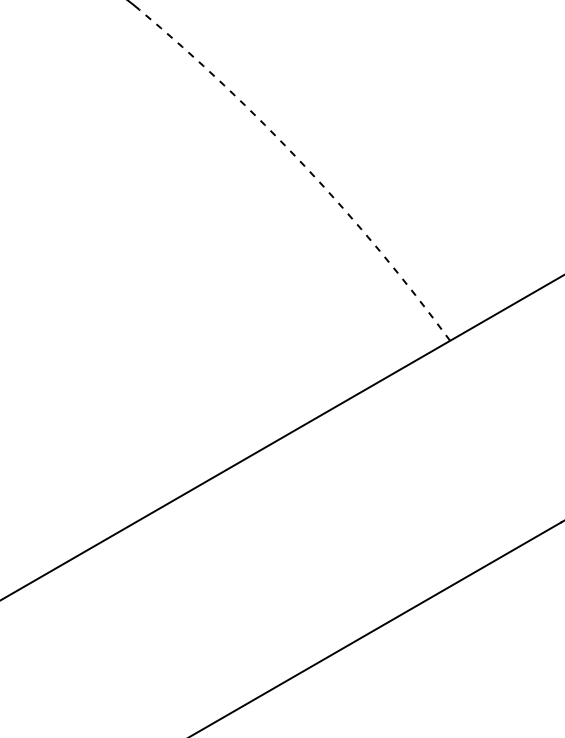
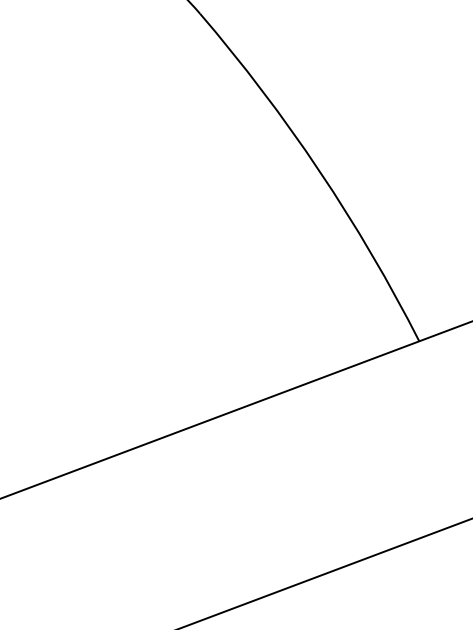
arc: (304, 165) -> (319, 170), dashed -> solid

